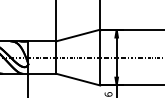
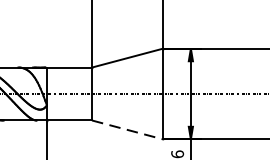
line: (77, 79) -> (126, 129), solid -> dashed

